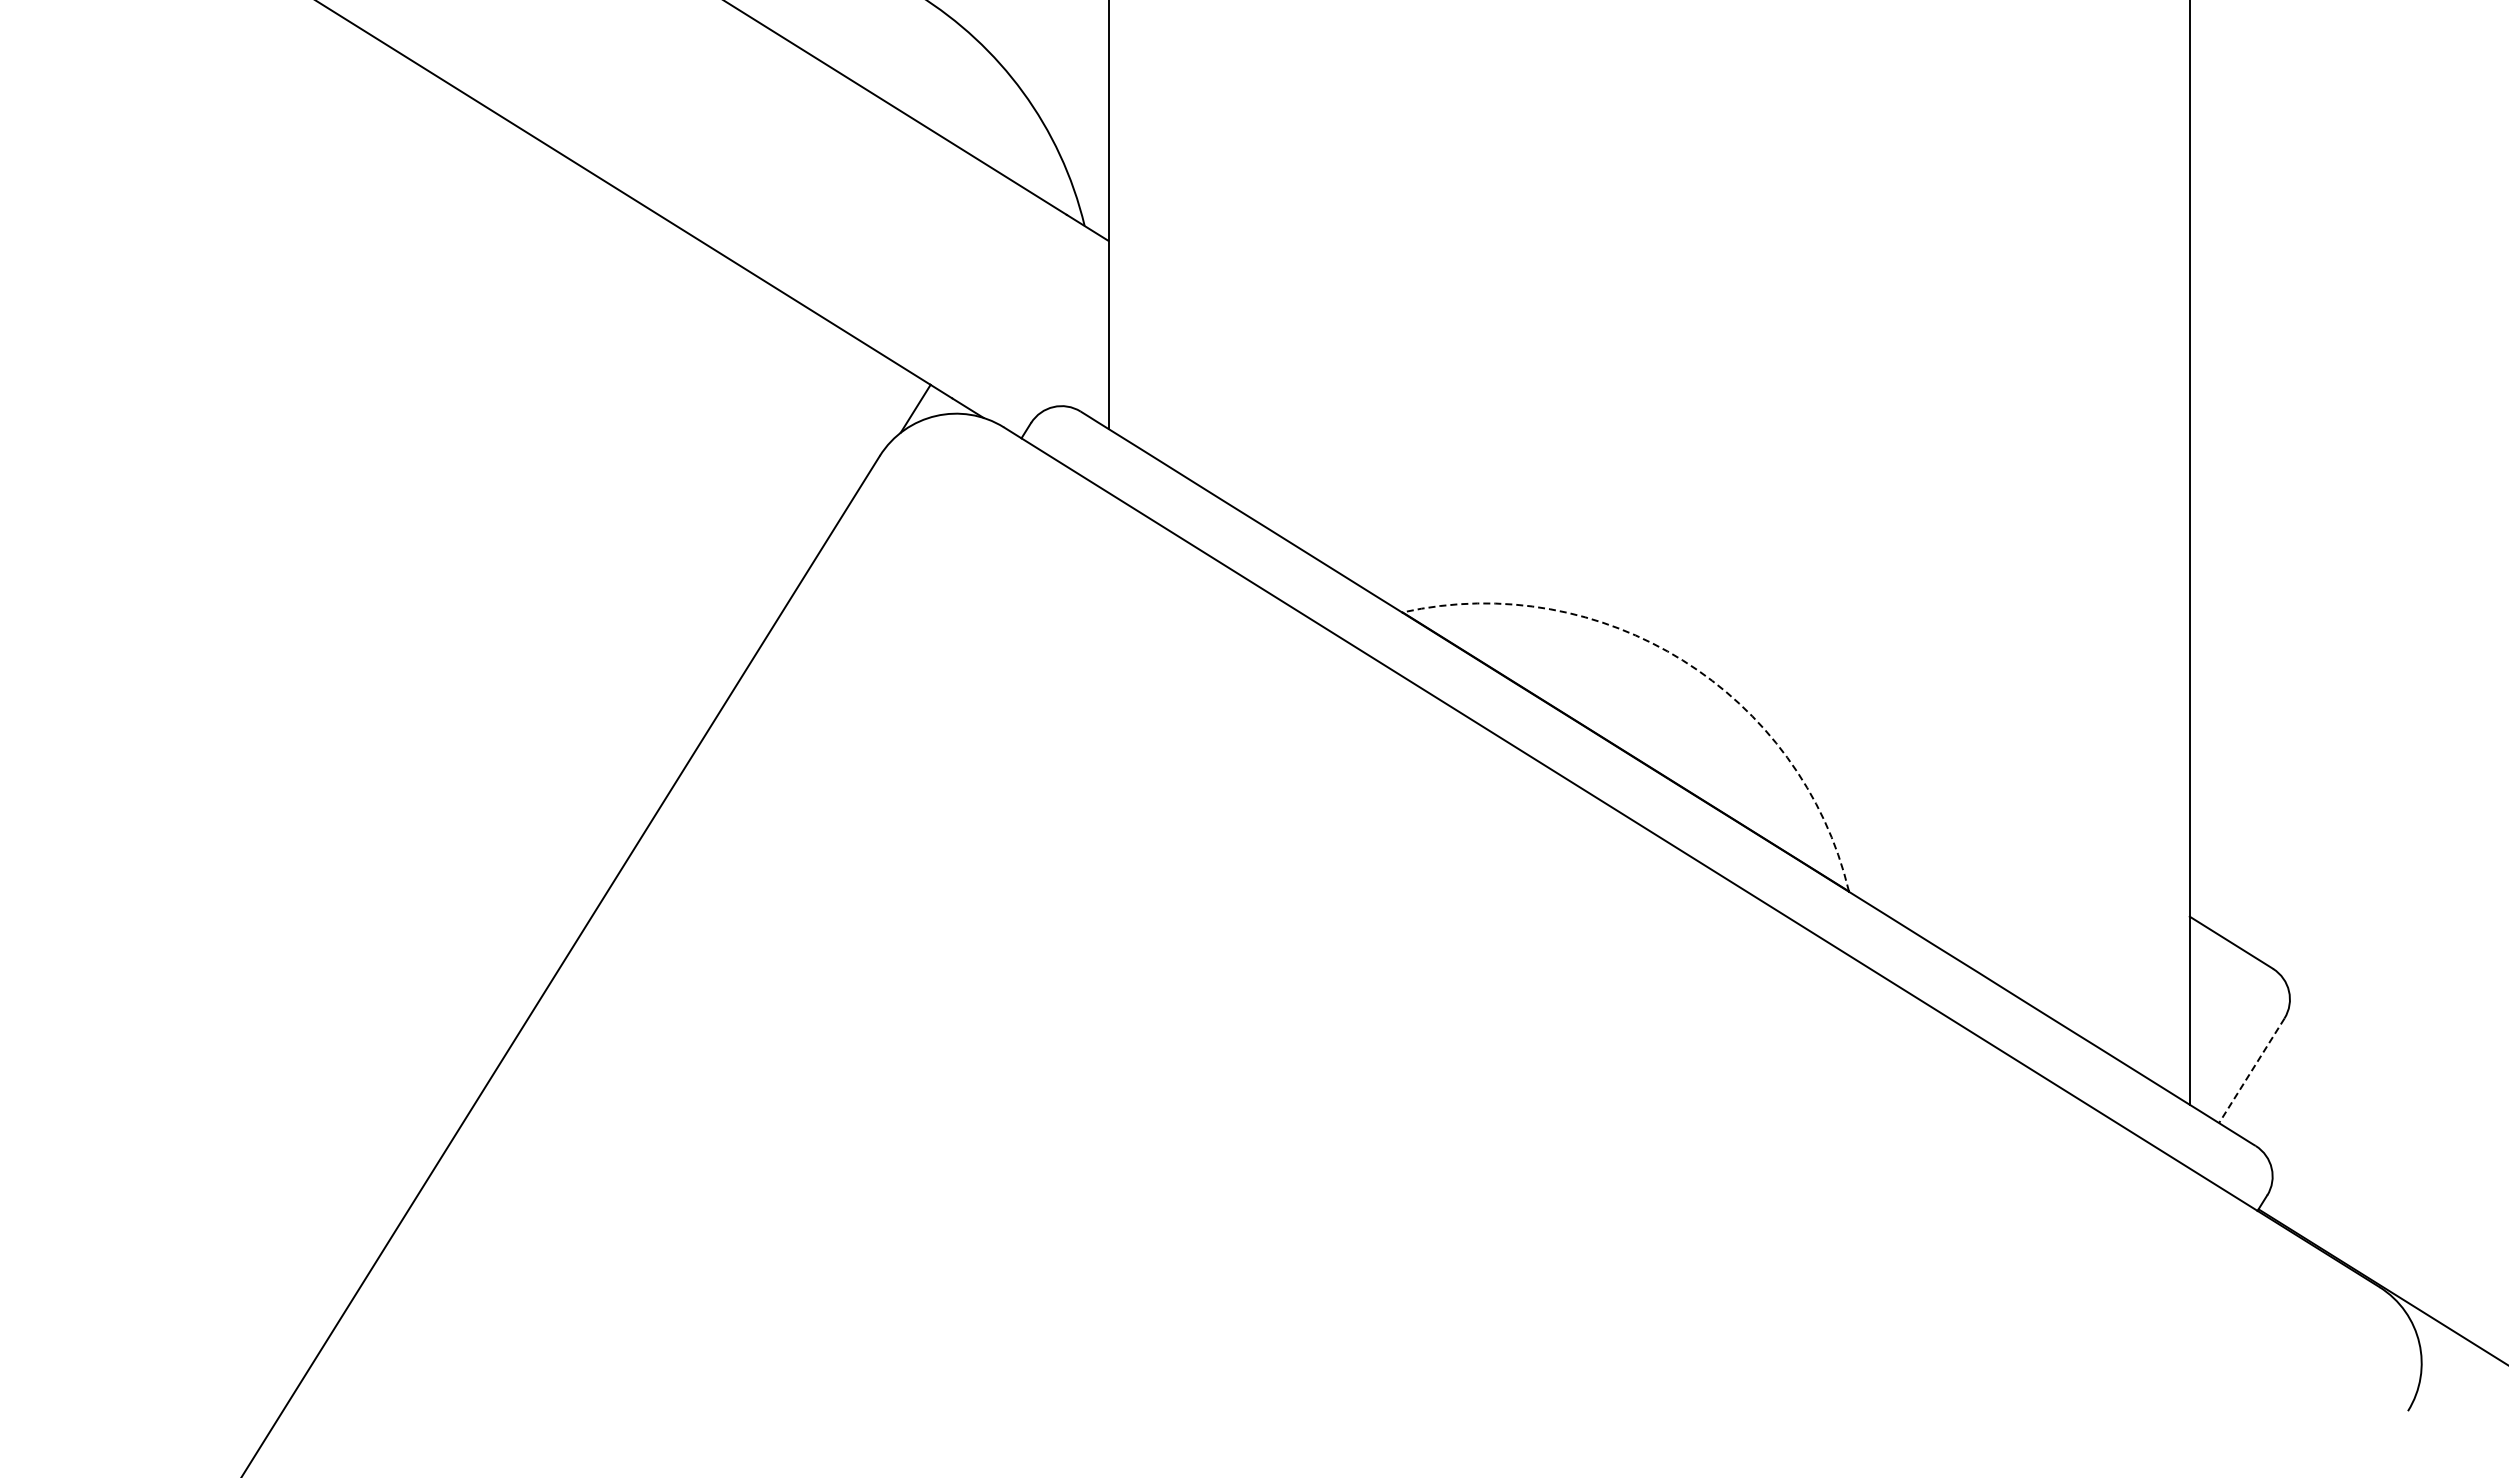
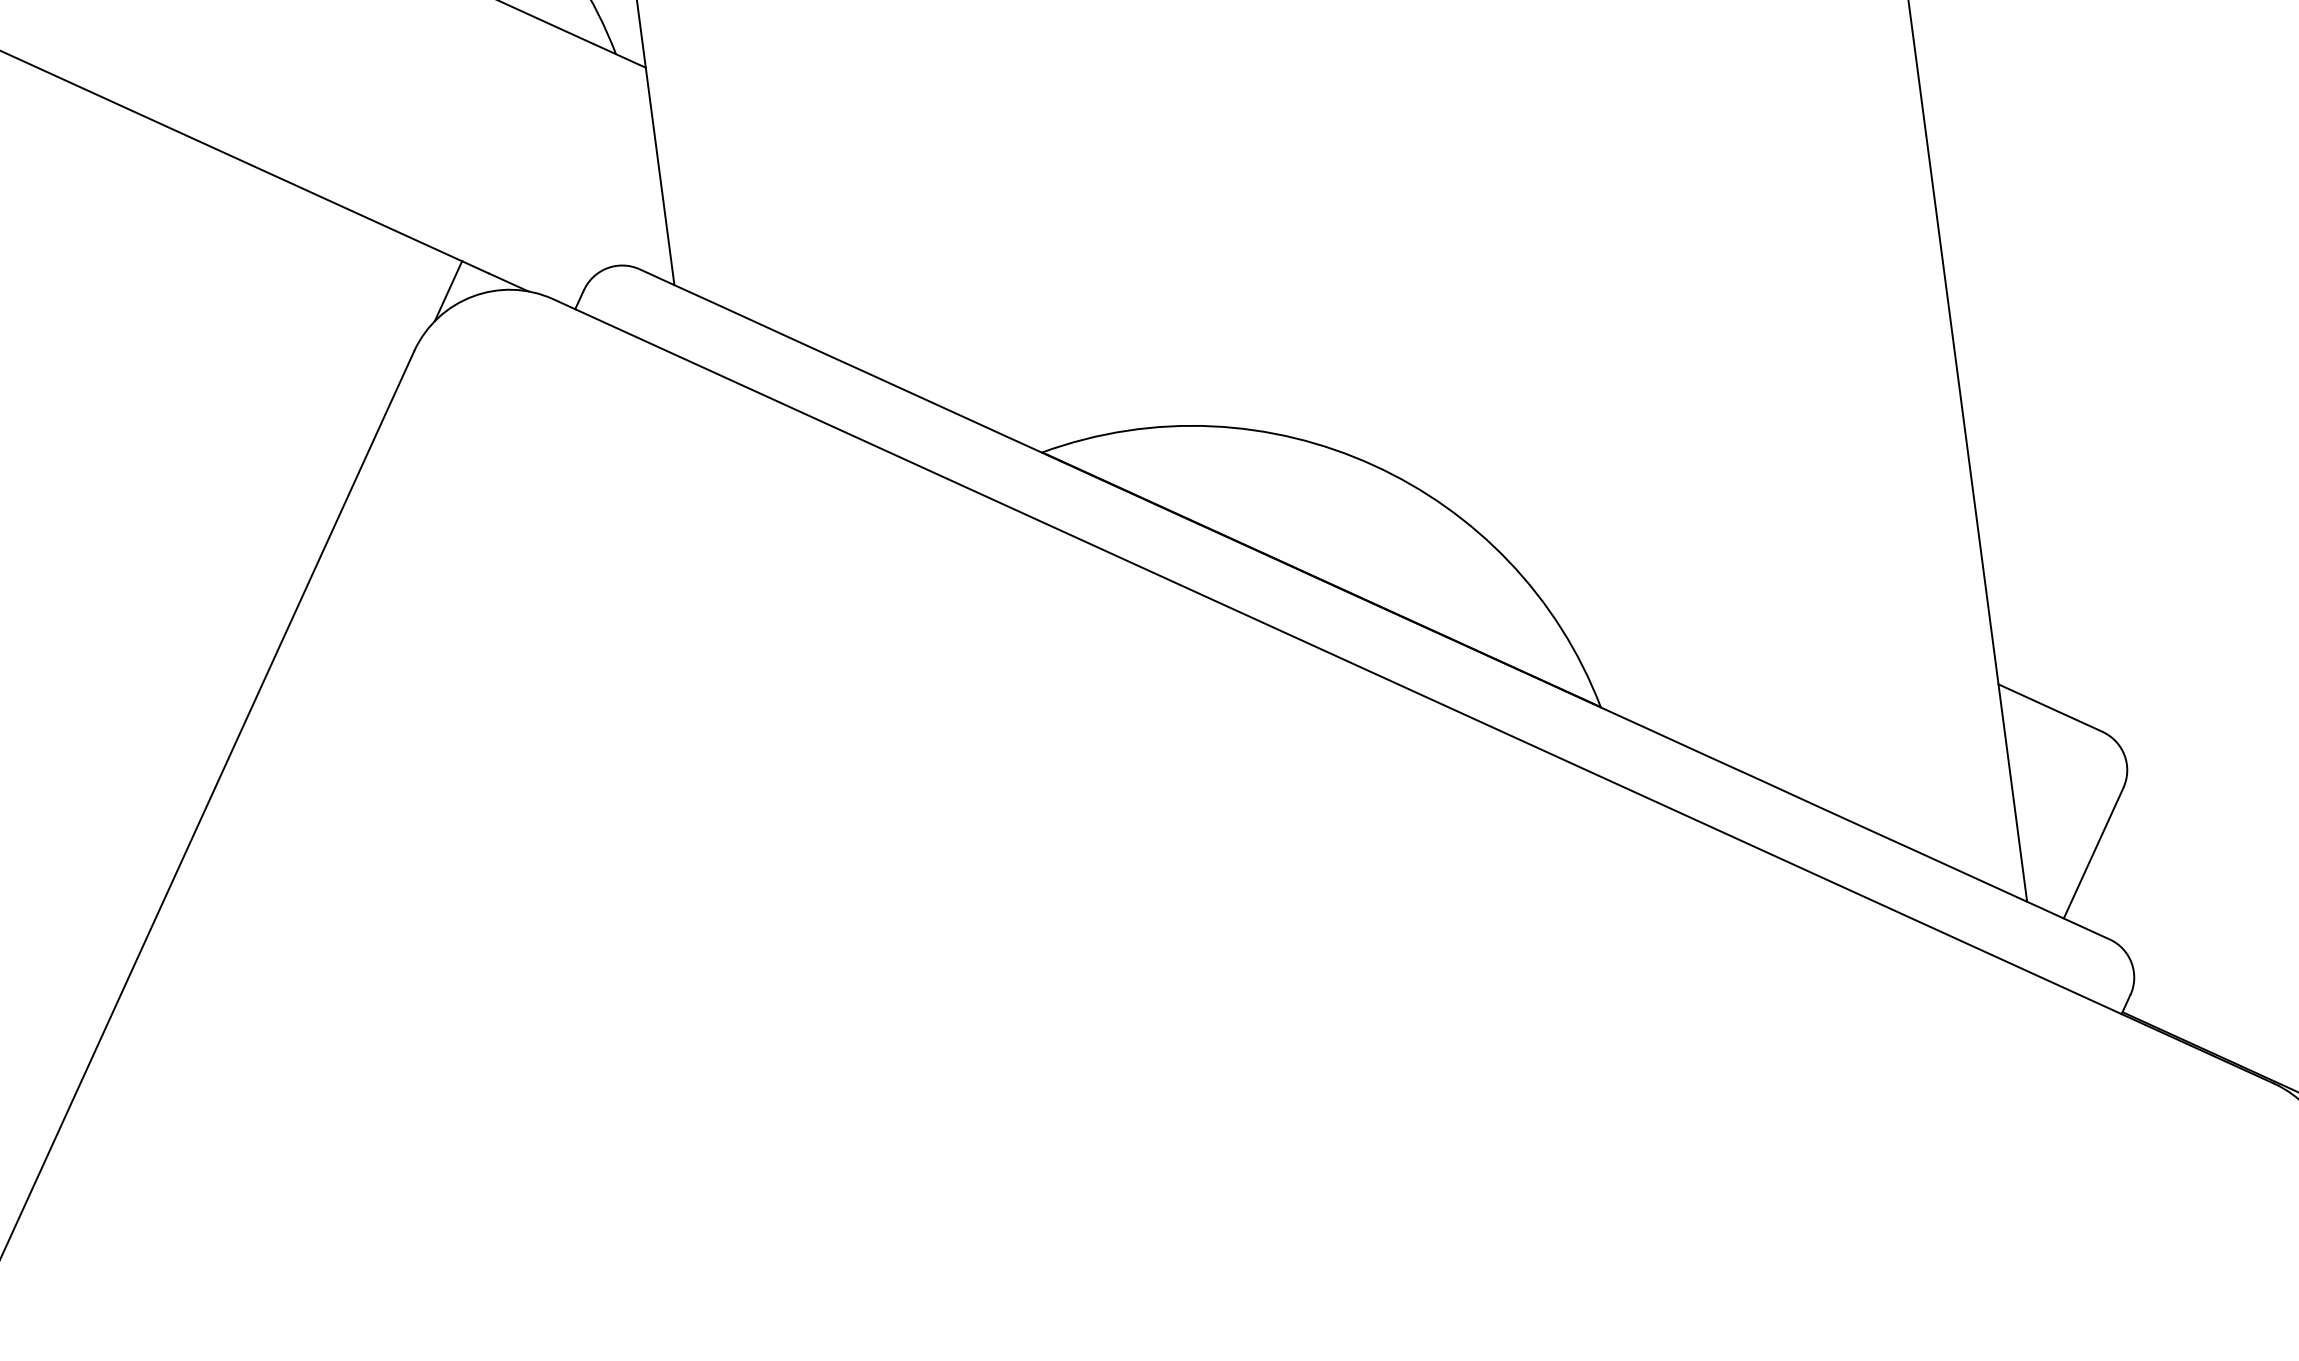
arc: (1682, 660) -> (1373, 465), dashed -> solid
line: (2251, 1070) -> (2093, 852), dashed -> solid

